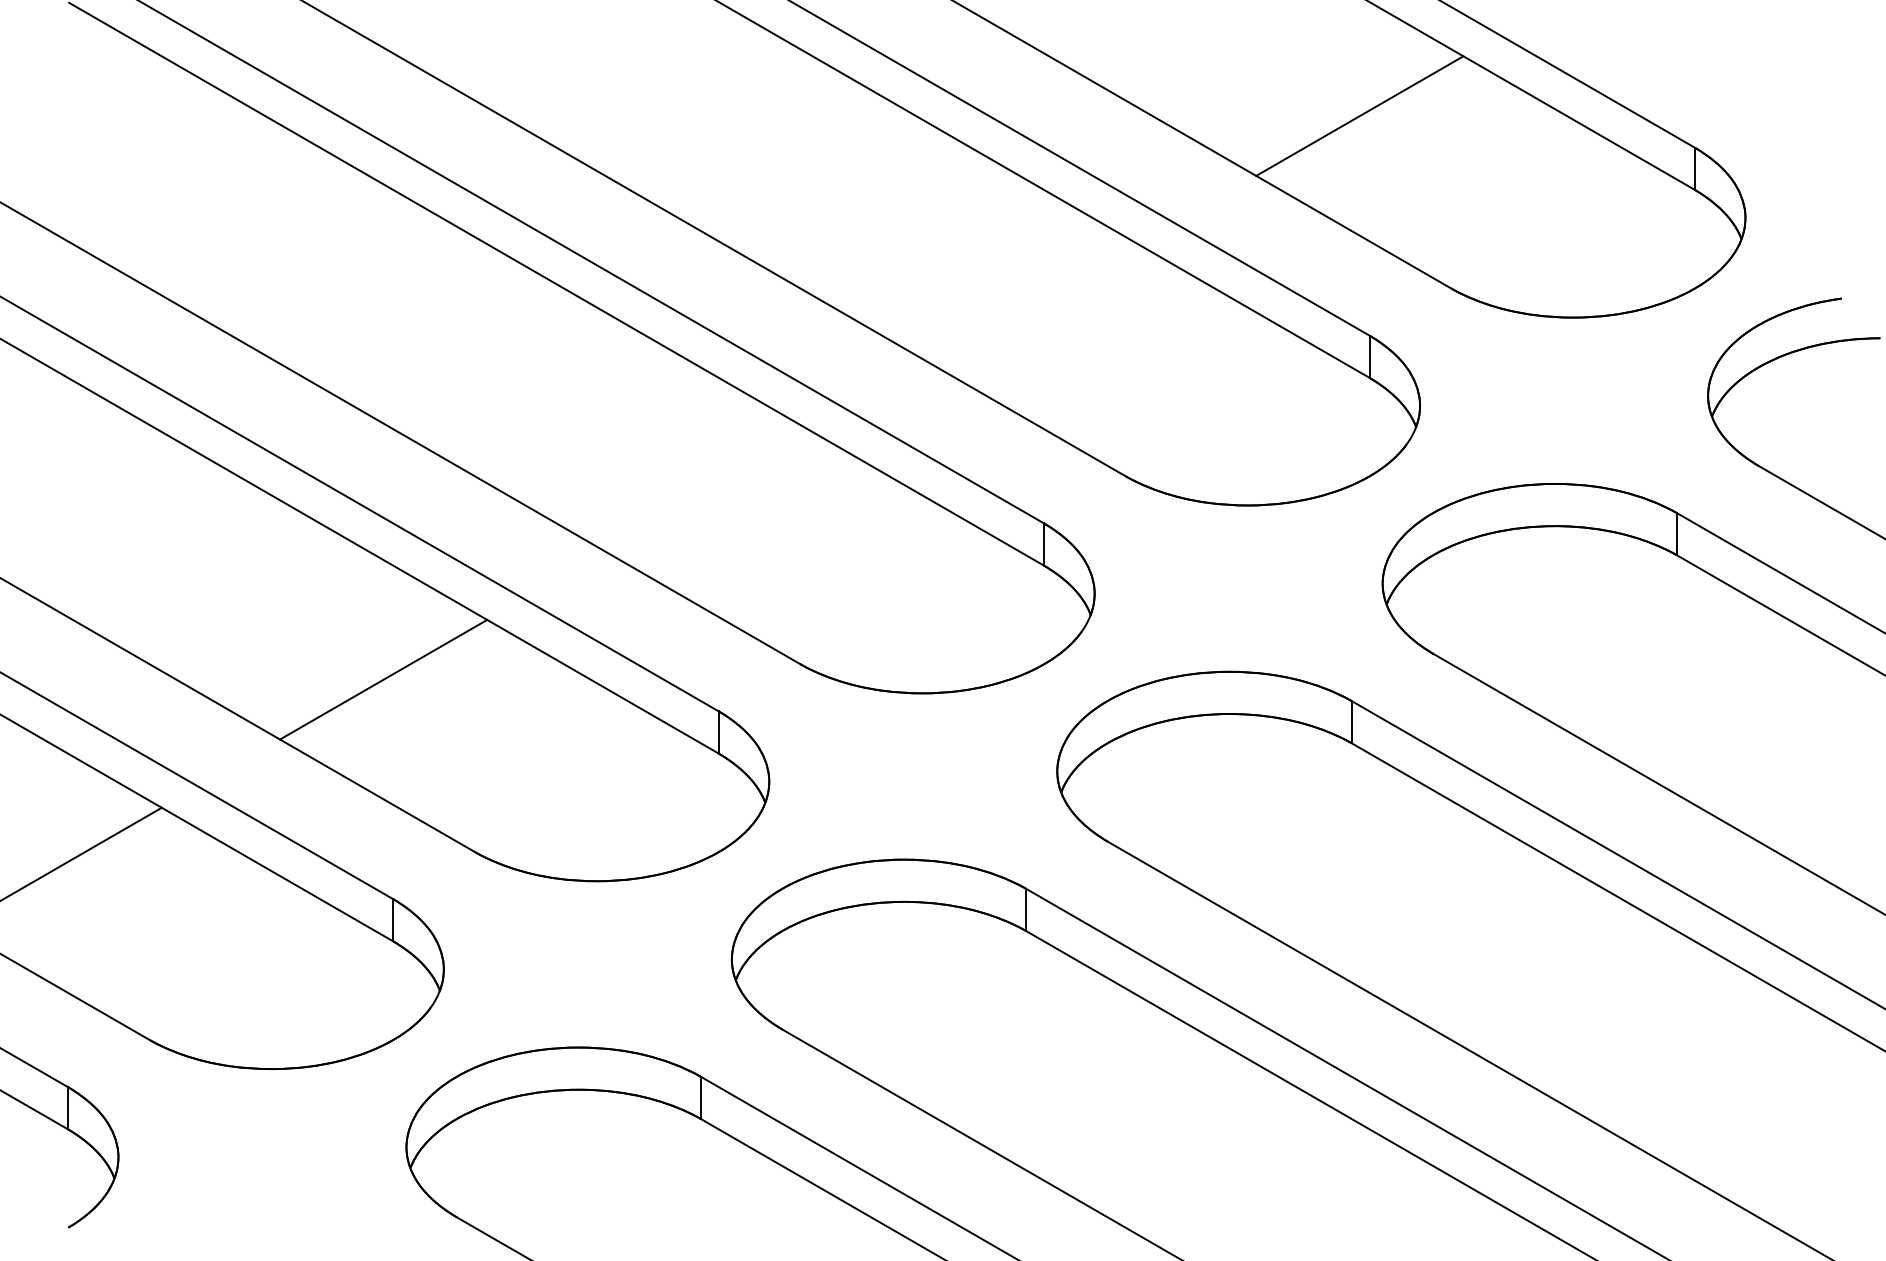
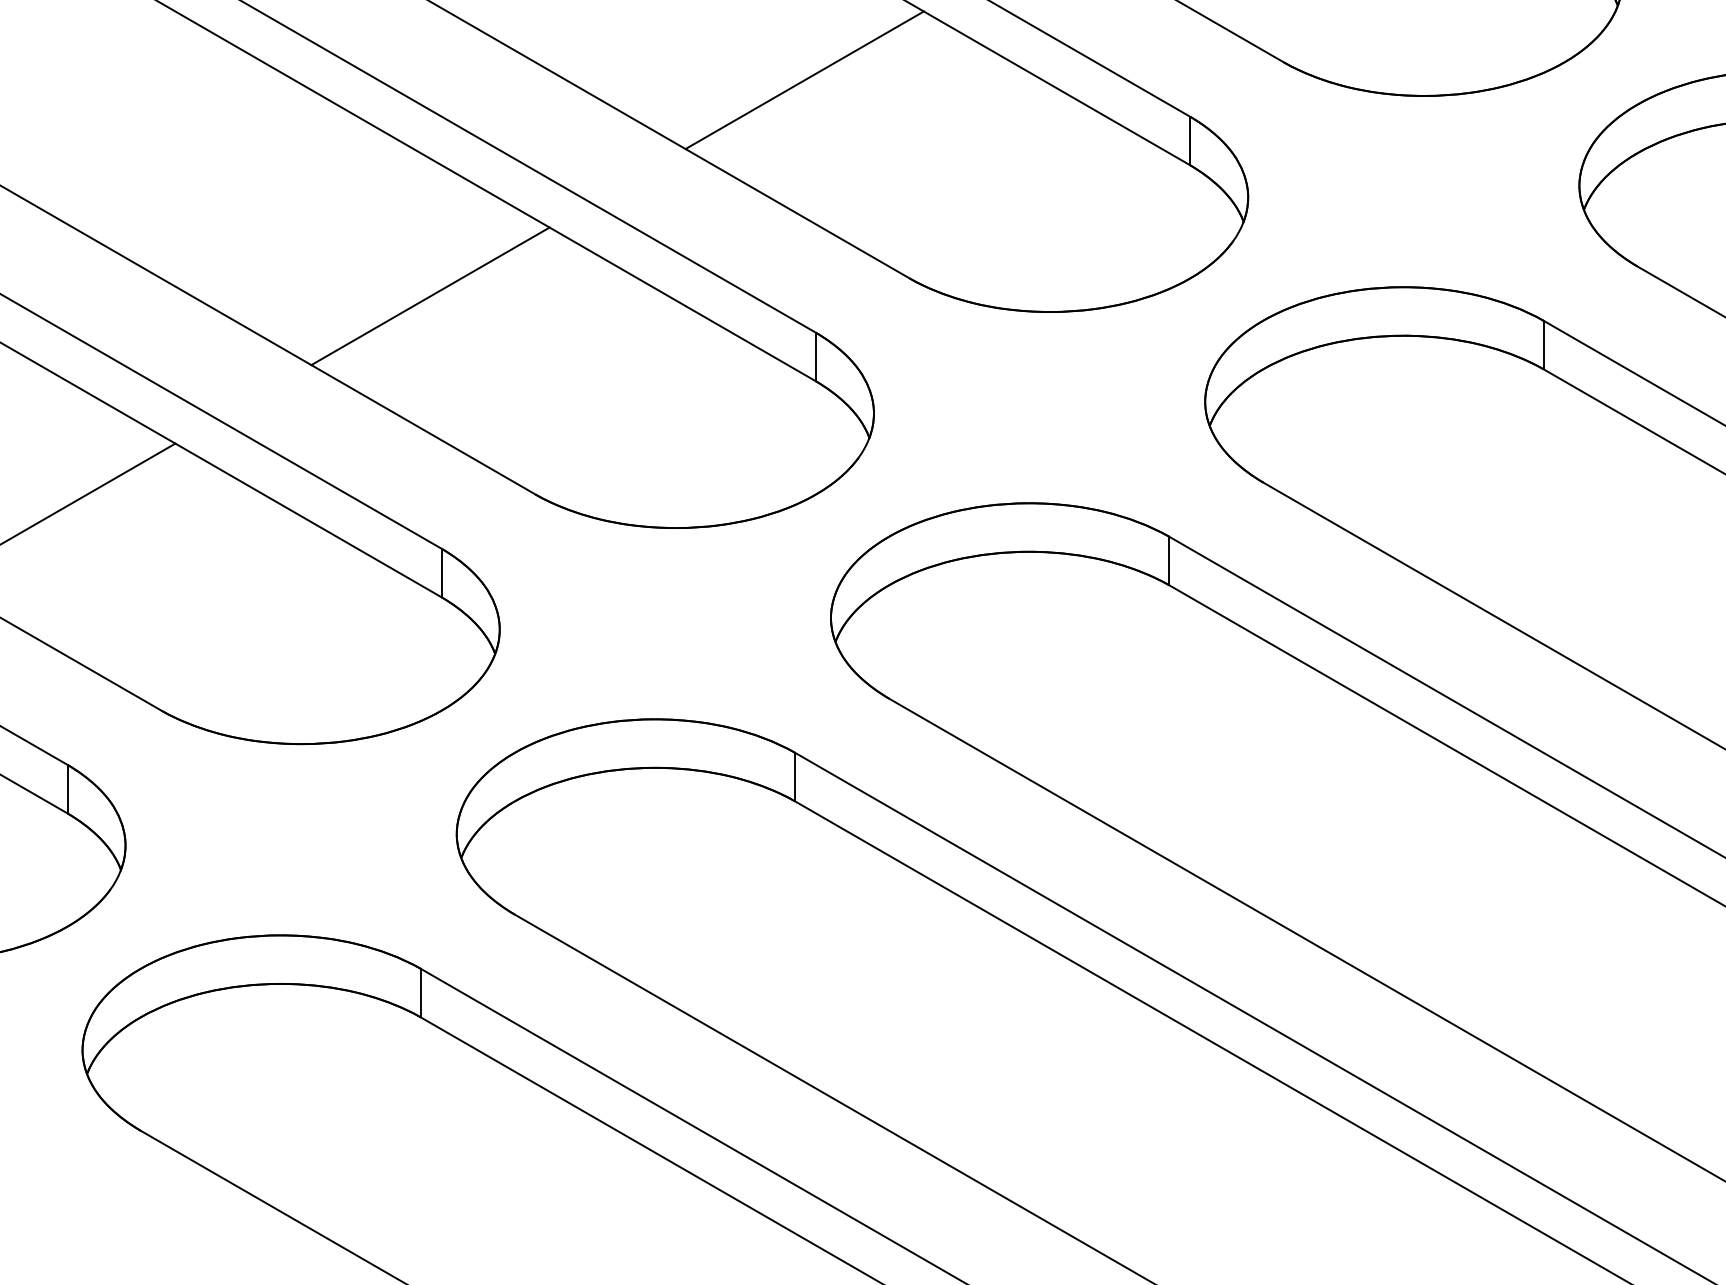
line: (1034, 303) -> (804, 79), added
line: (708, 491) -> (429, 295), added

